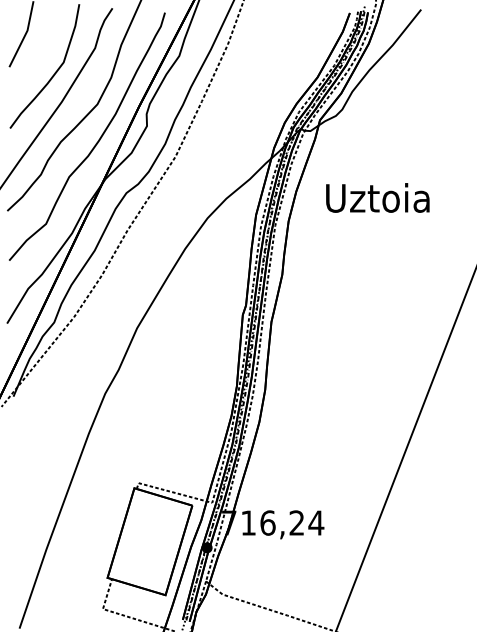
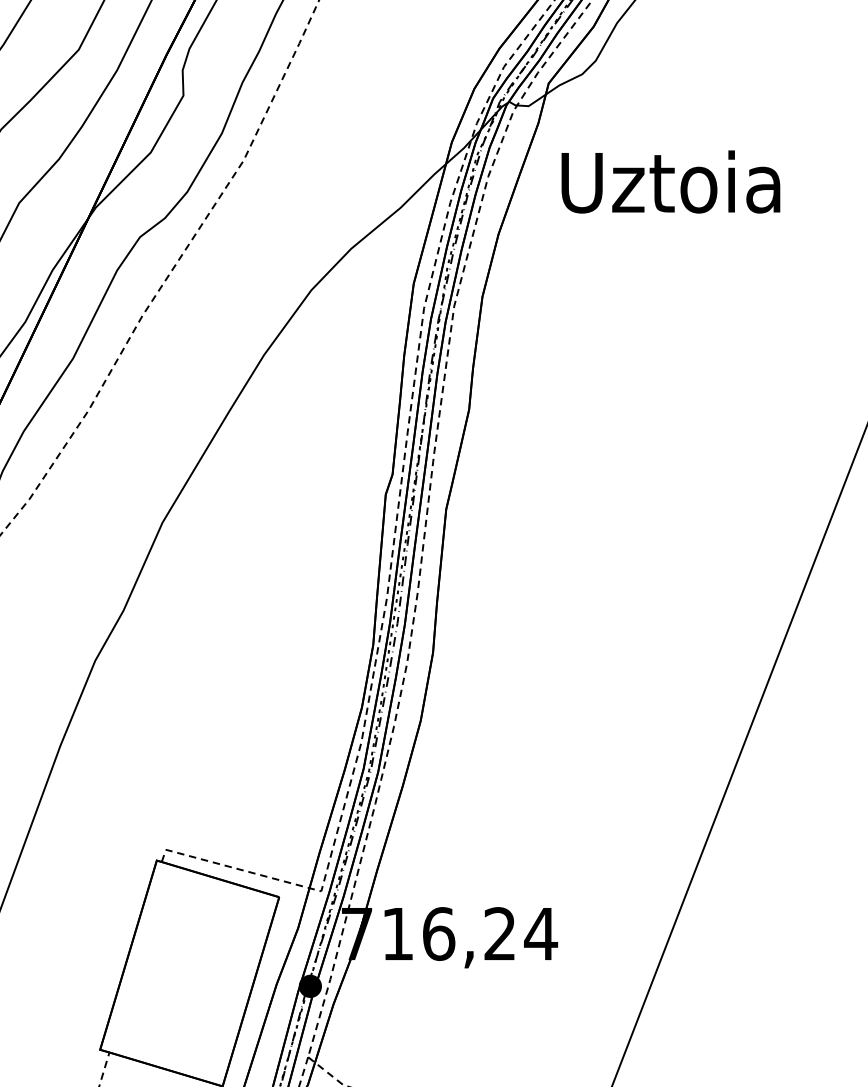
text: (377, 197) -> (670, 180), moved

